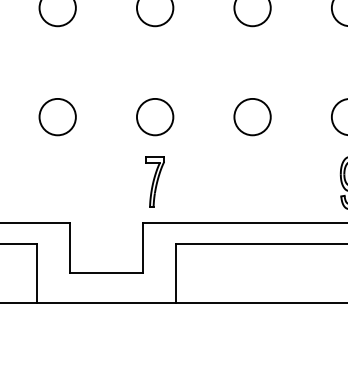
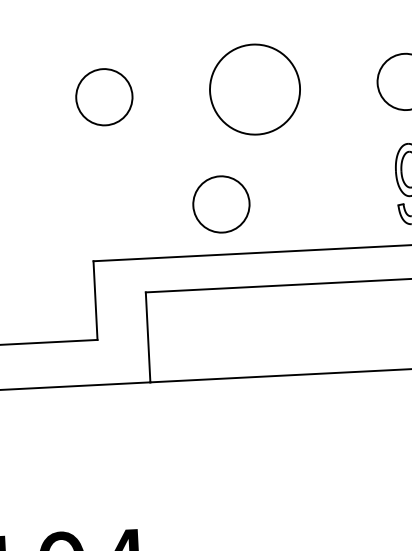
circle: (252, 116) -> (254, 88), size x1.6
part: (154, 181) -> (108, 196), removed
circle: (227, 190) -> (221, 205), added

